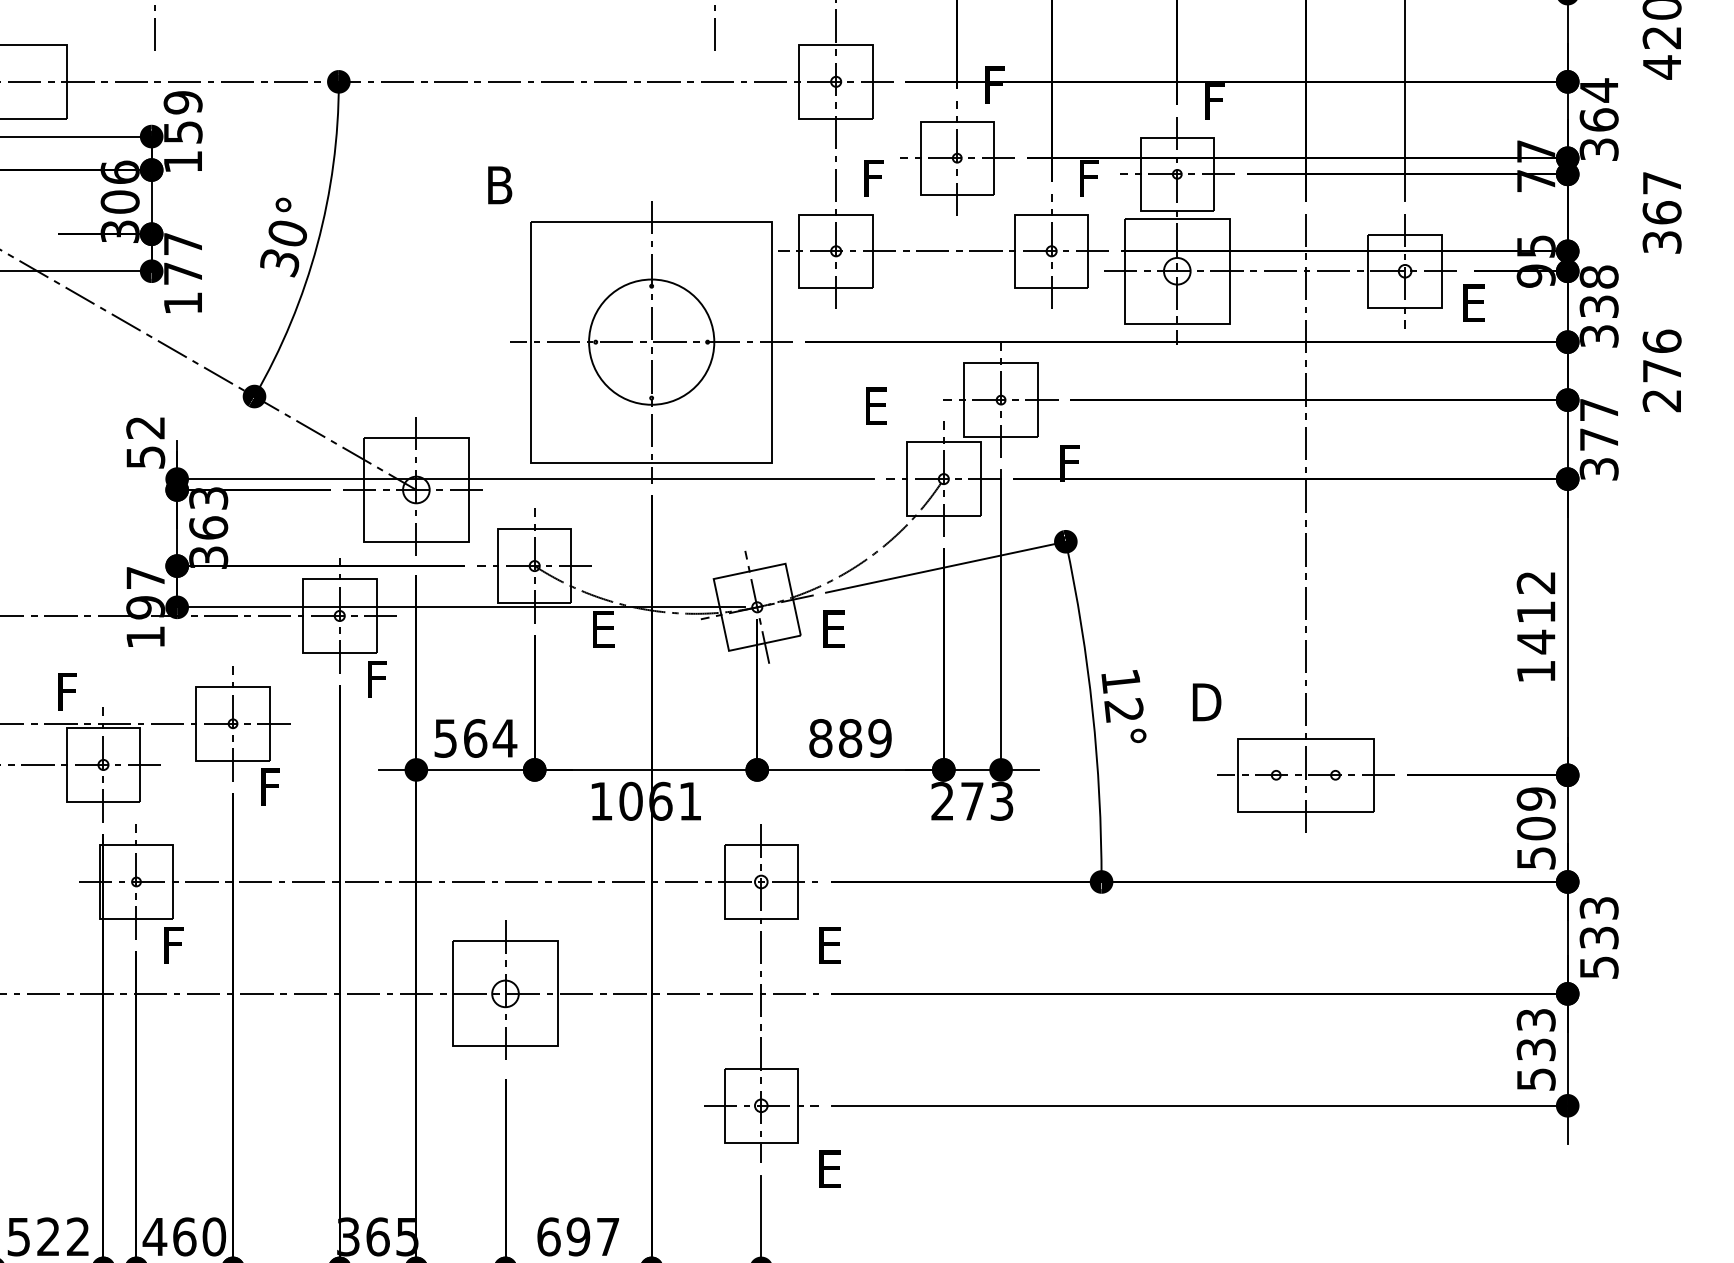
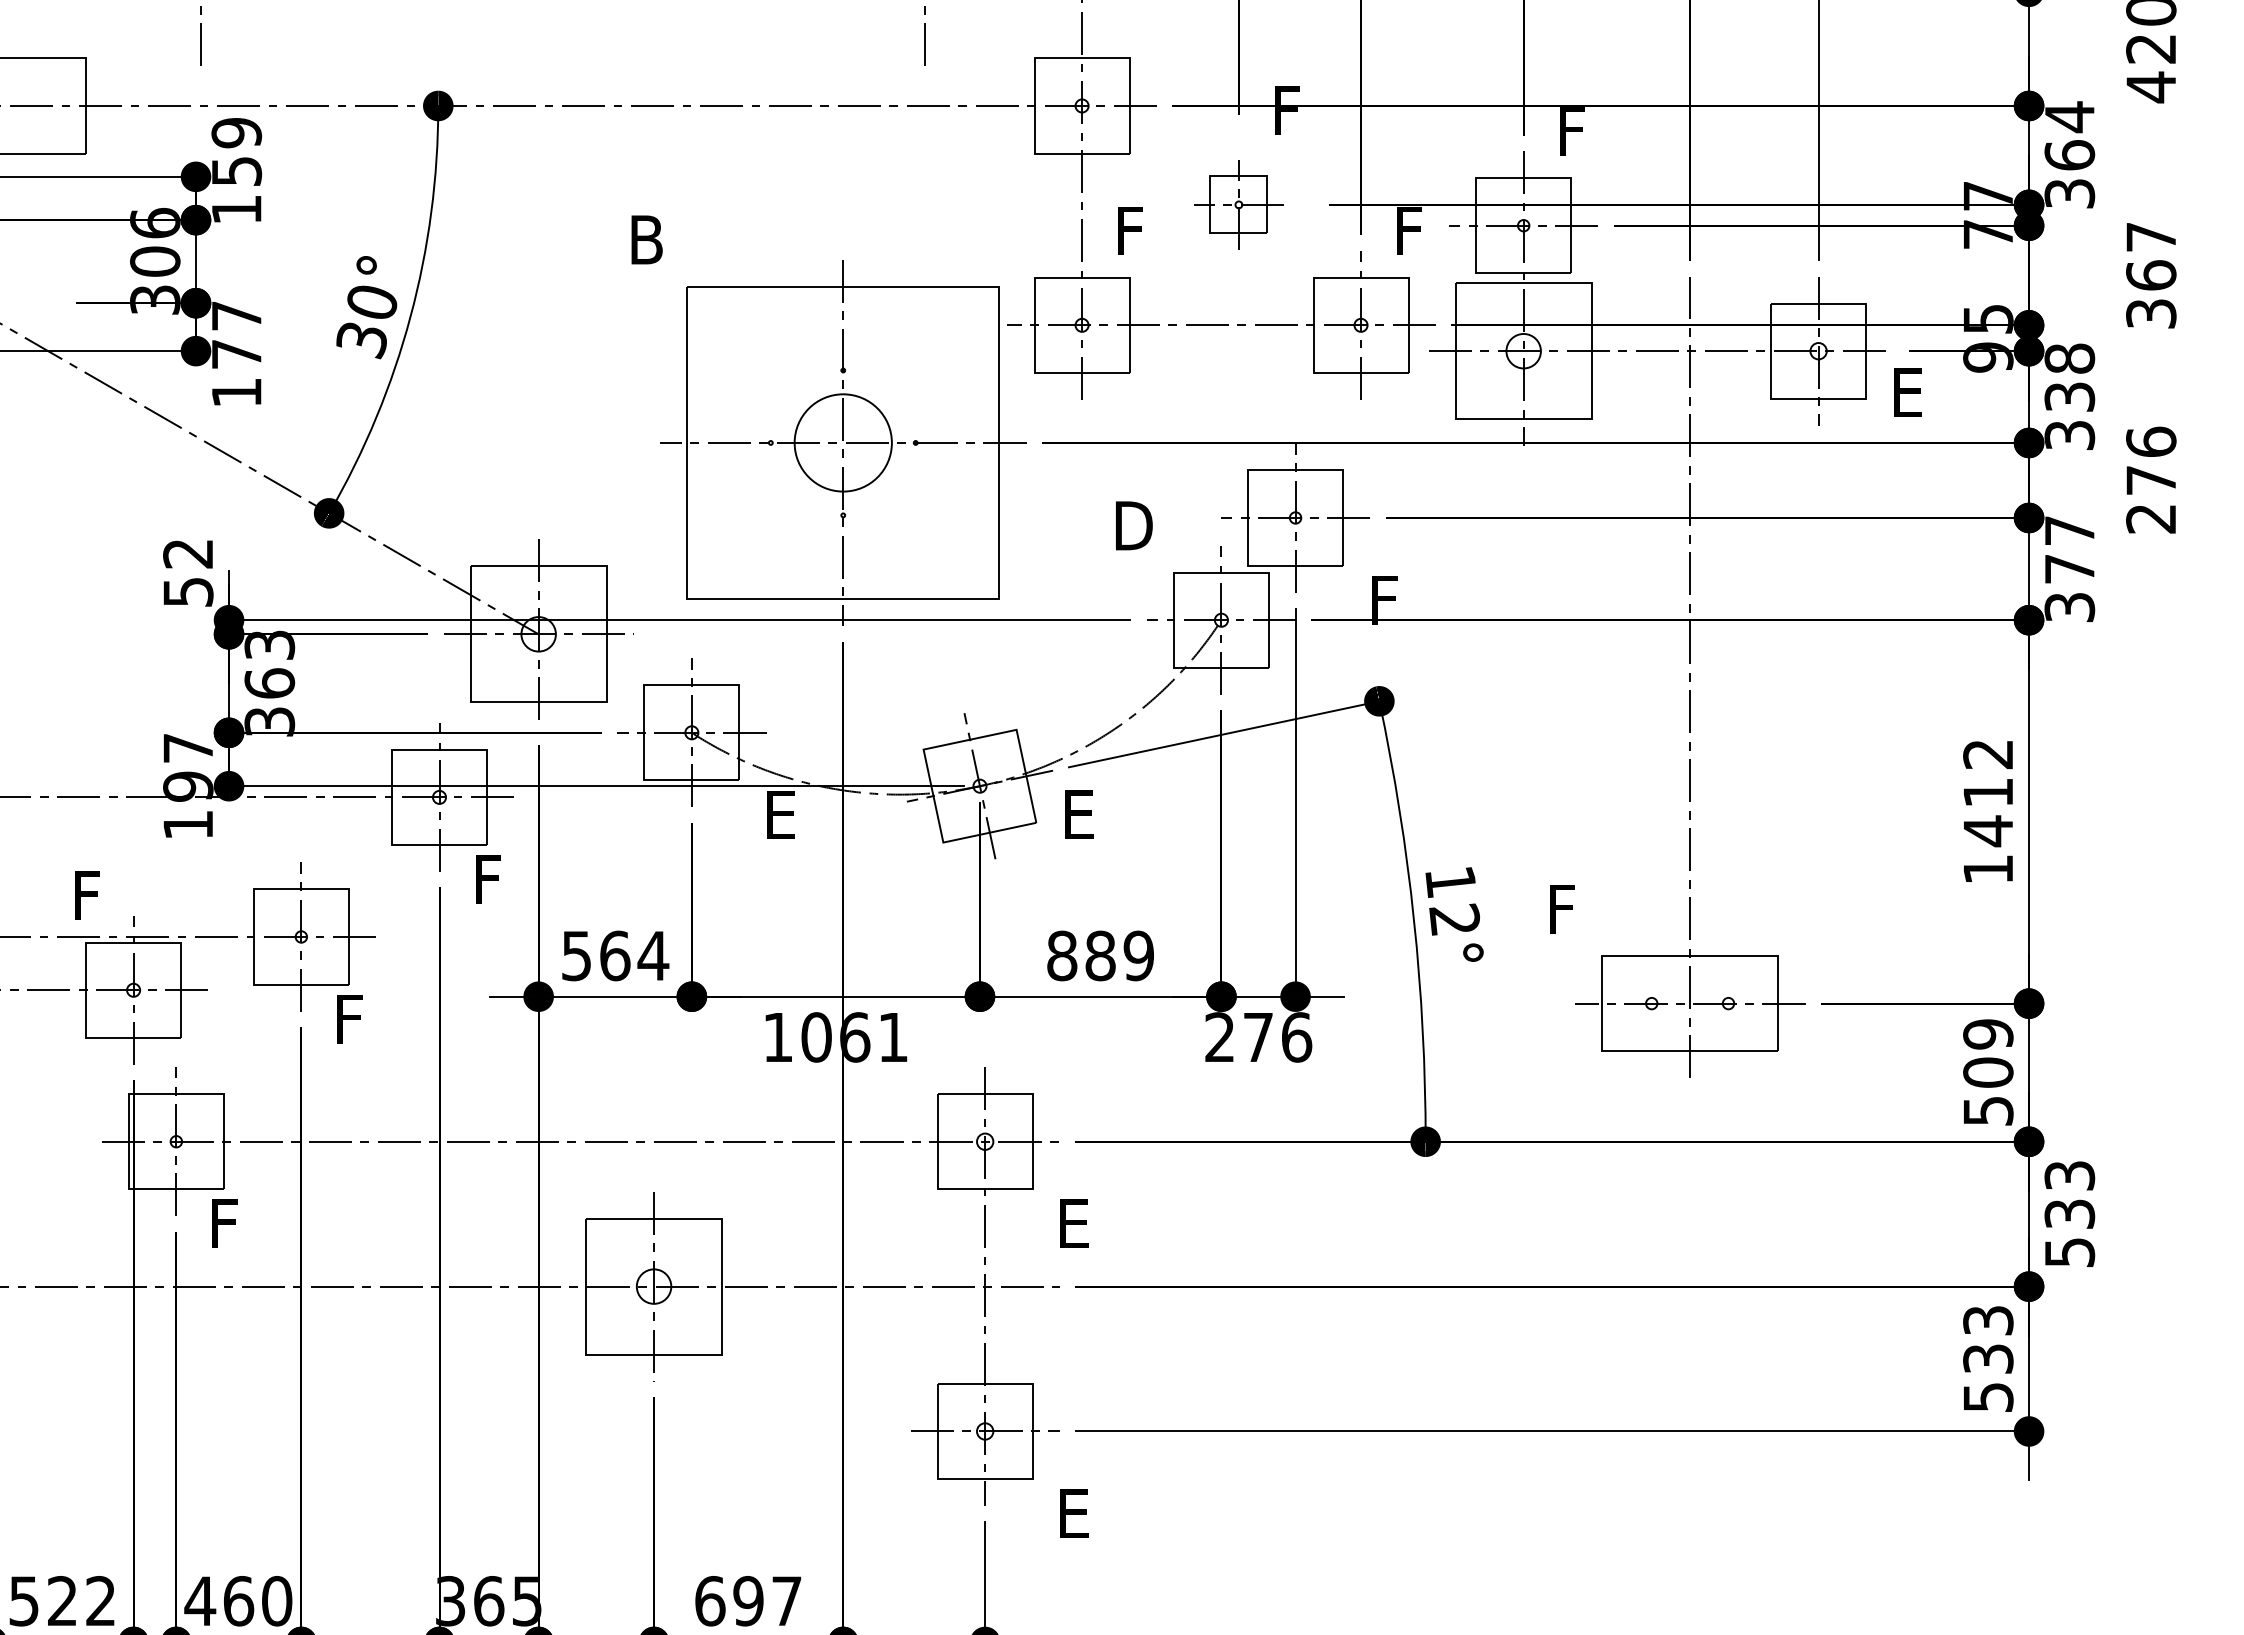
part: (956, 157) -> (1238, 204), size x0.6
circle: (651, 341) -> (843, 442), size x0.6
text: (876, 405) -> (1134, 525), E -> D
text: (1206, 701) -> (1561, 908), D -> F
text: (1002, 801) -> (1297, 1037), 273 -> 276

